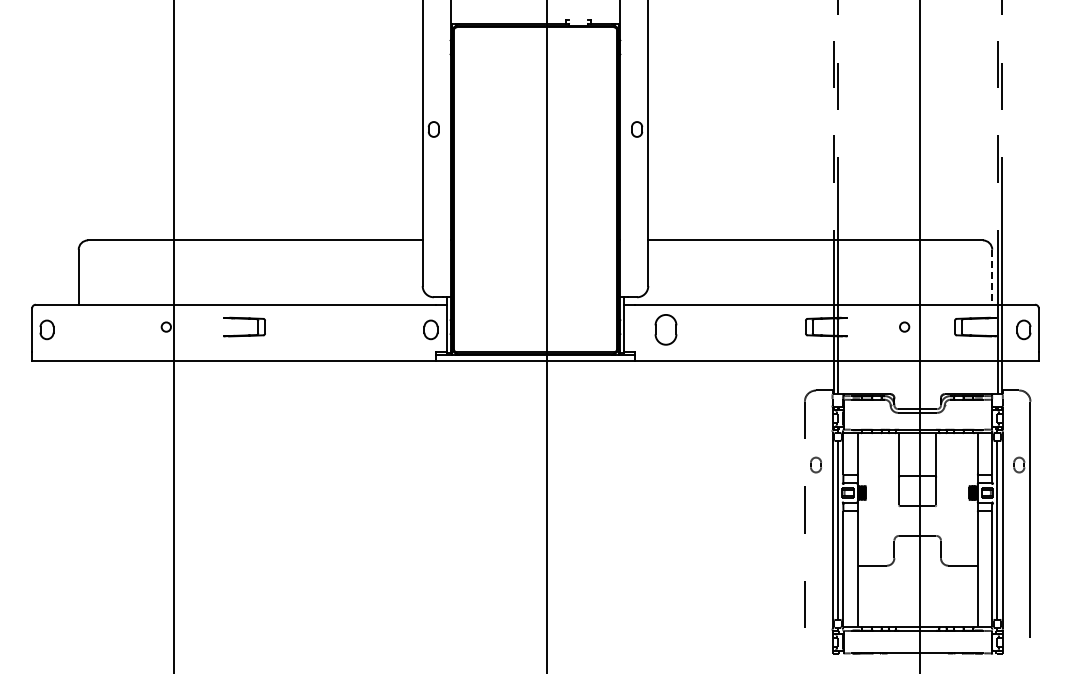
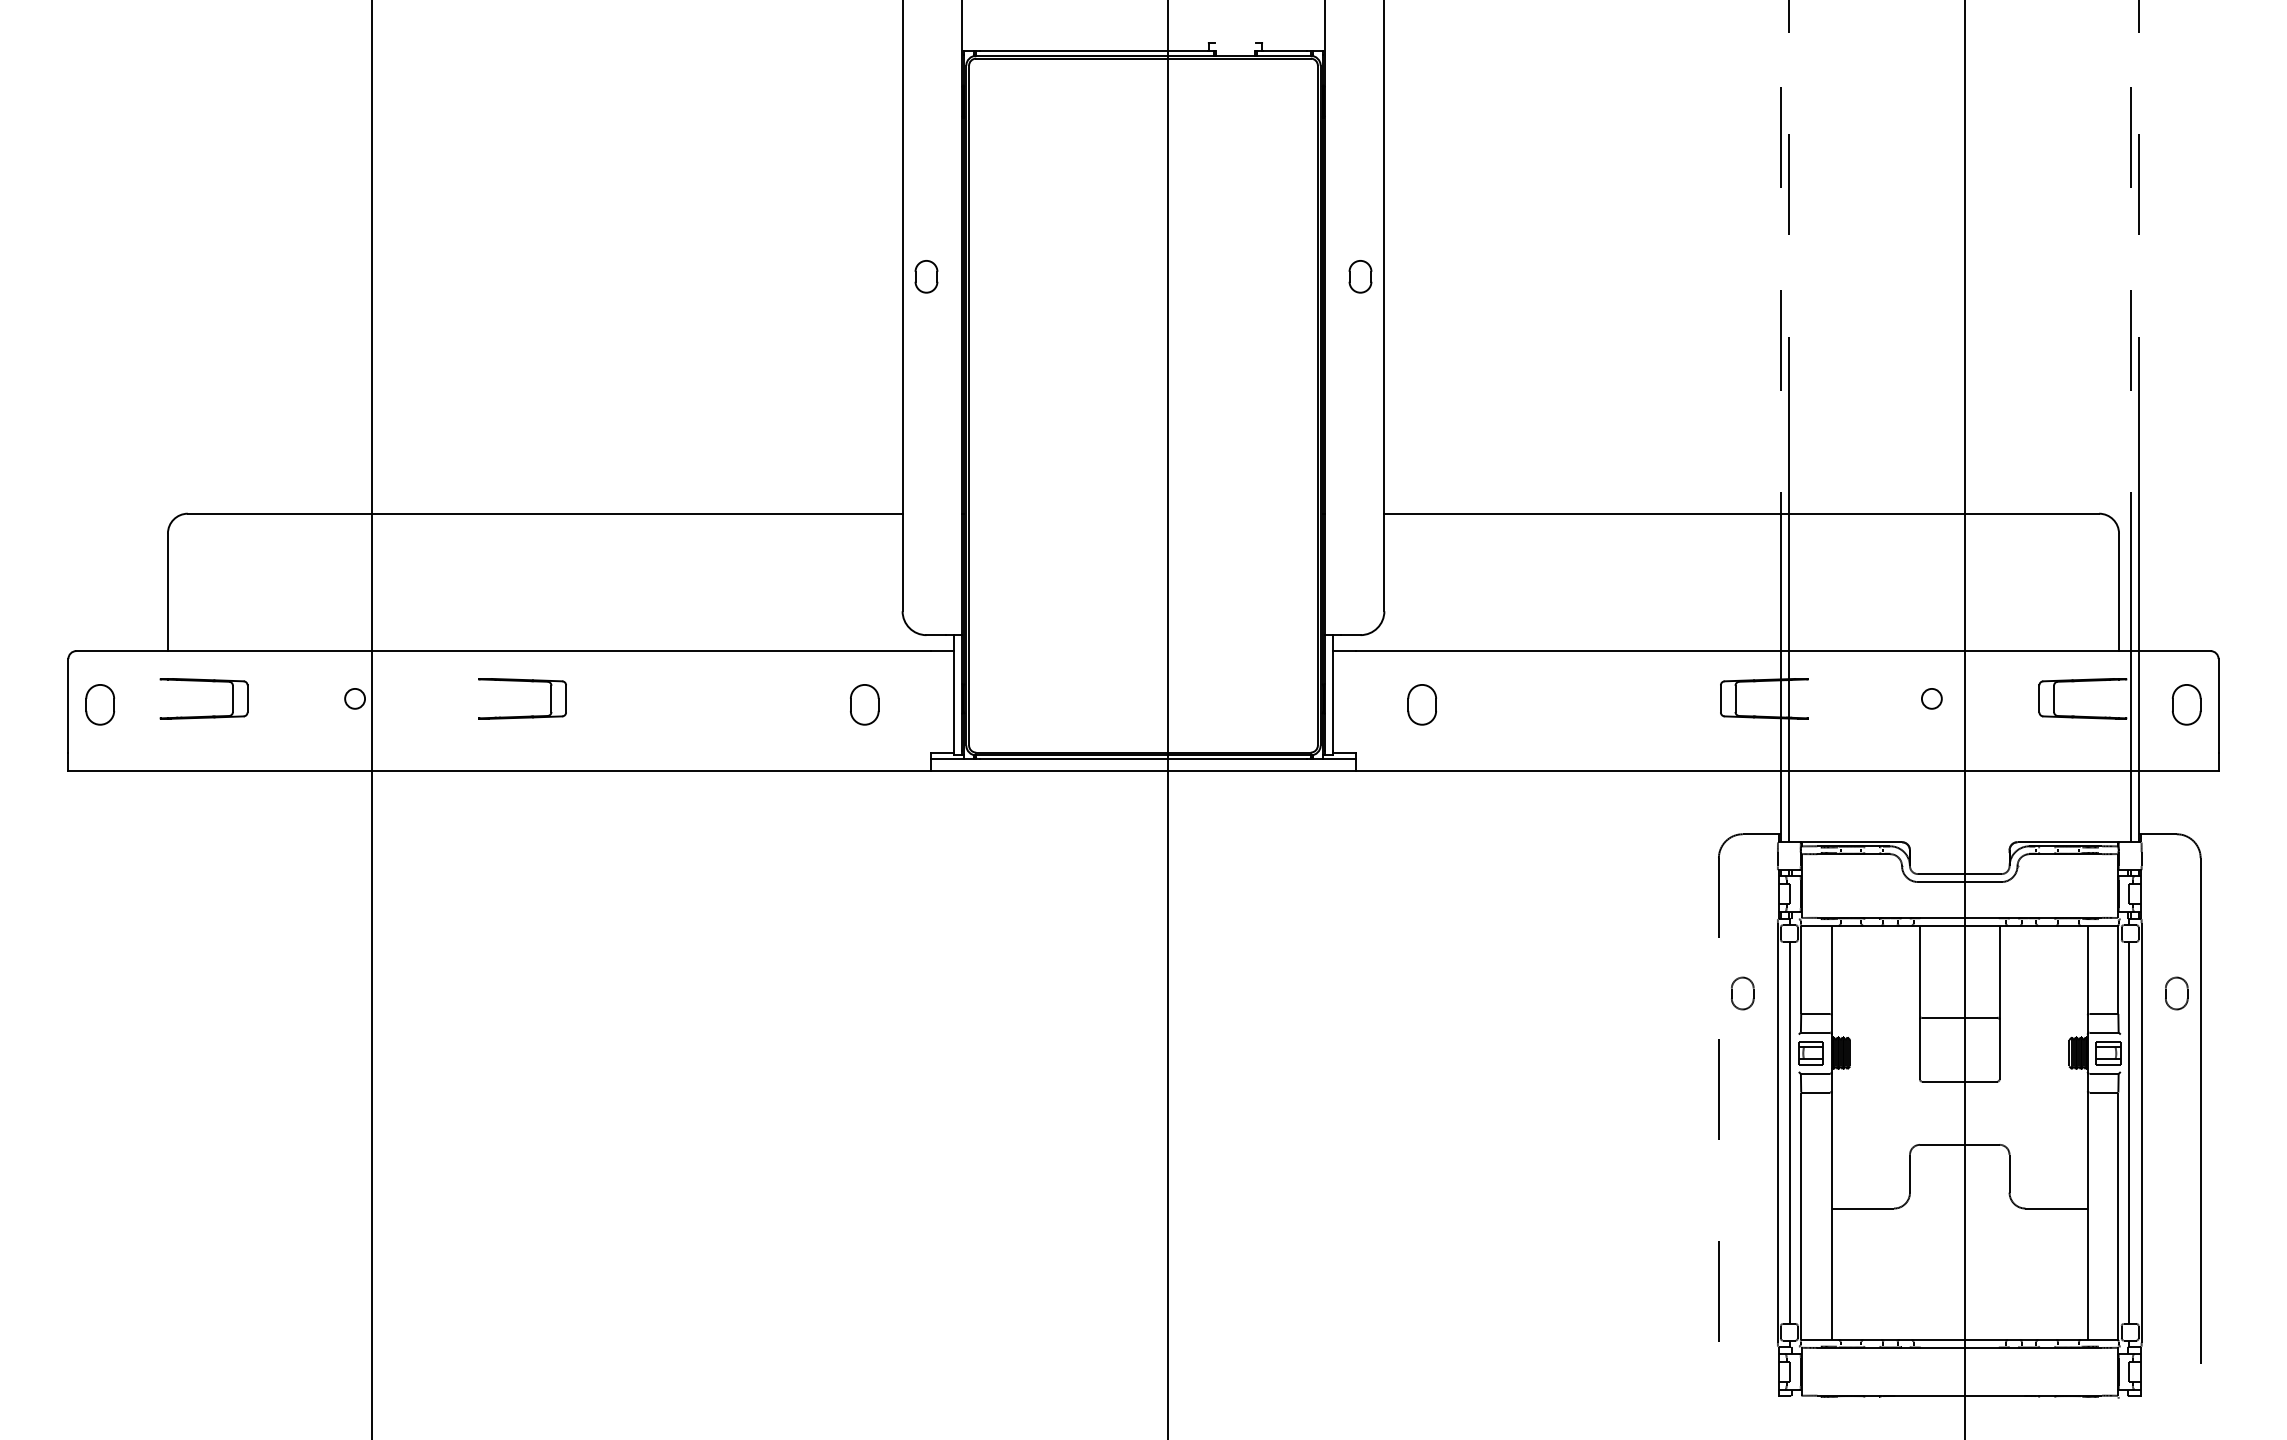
line: (992, 277) -> (2119, 592), dashed -> solid
part: (95, 319) -> (203, 682), added
part: (430, 329) -> (863, 703), moved
part: (665, 329) -> (1421, 703), size x0.62

